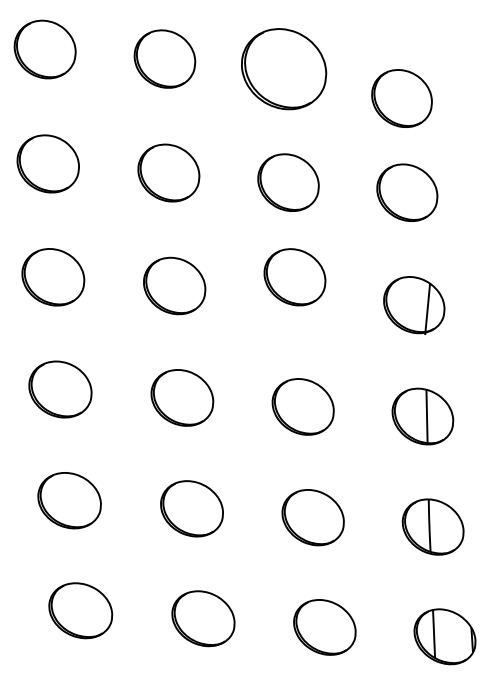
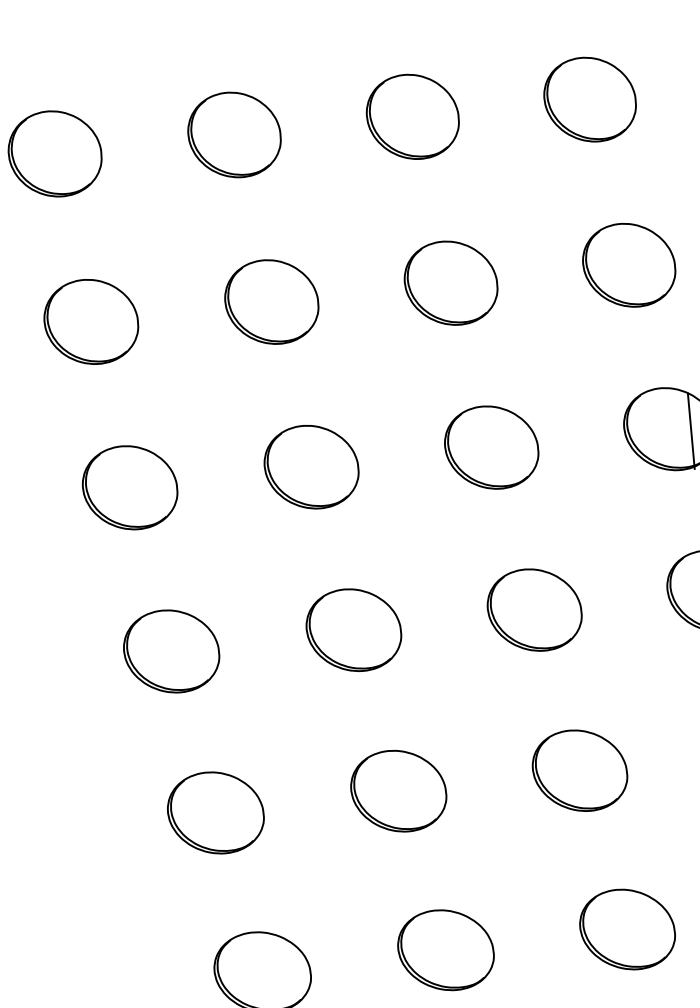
part: (283, 68) -> (412, 116), size x0.71
part: (401, 98) -> (589, 99), moved
part: (294, 277) -> (491, 448), moved

